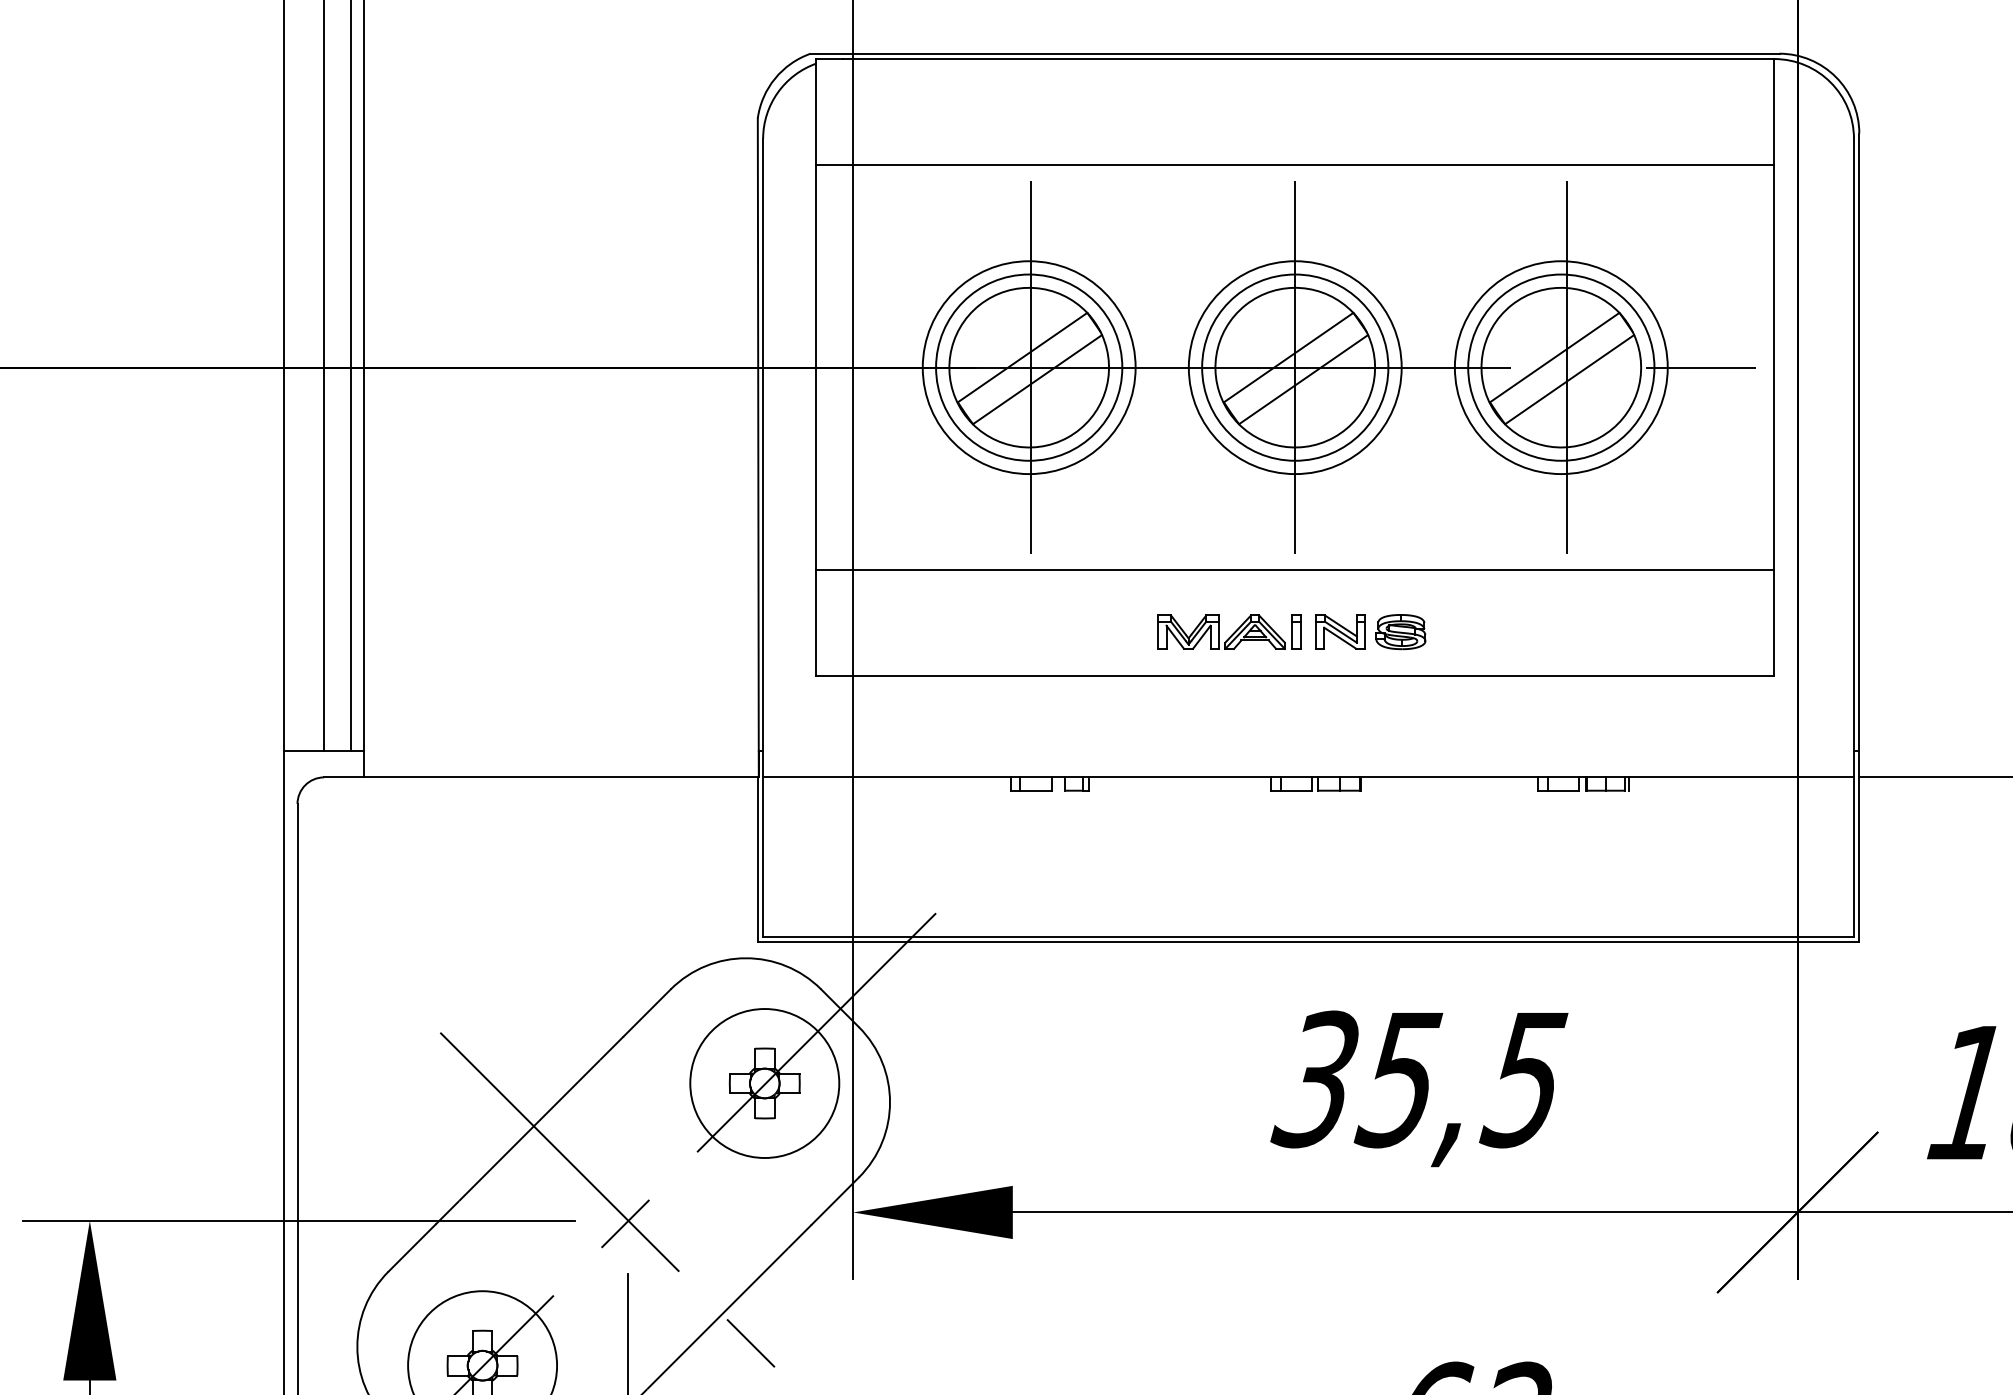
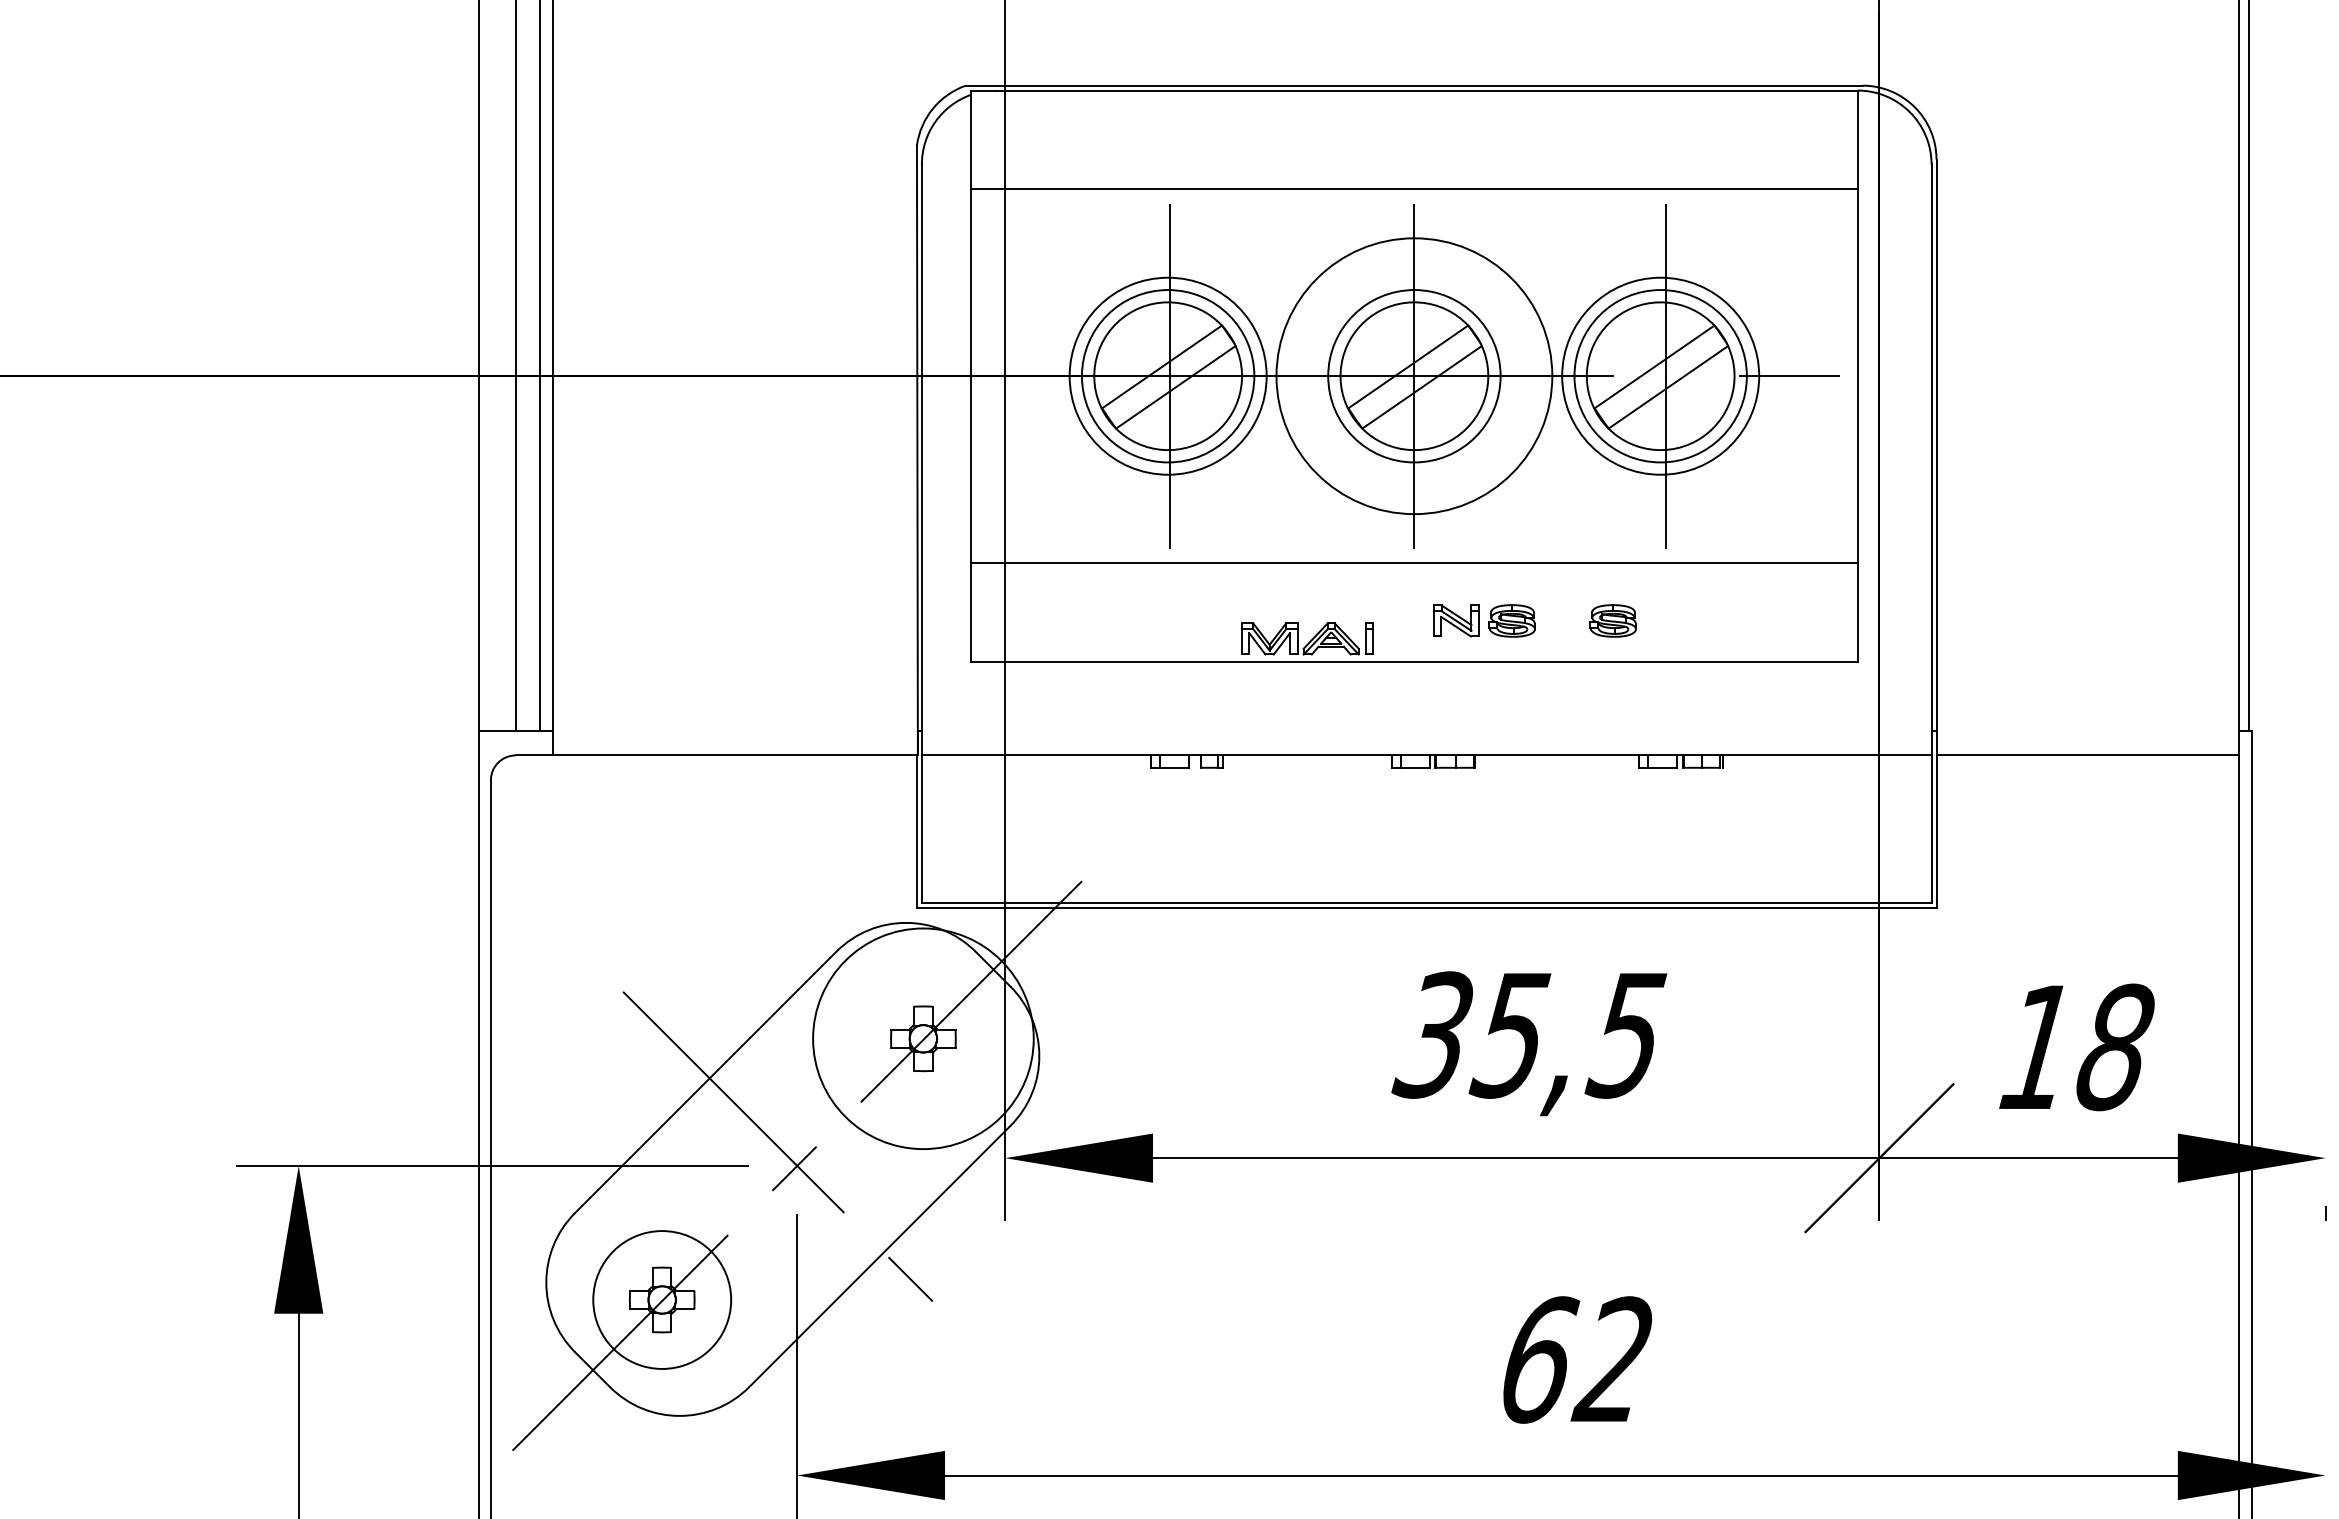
circle: (1294, 366) -> (1413, 375), size x1.4
part: (1229, 631) -> (1307, 638), moved
part: (1509, 631) -> (1612, 620), added
circle: (764, 1083) -> (923, 1038), size x1.6

